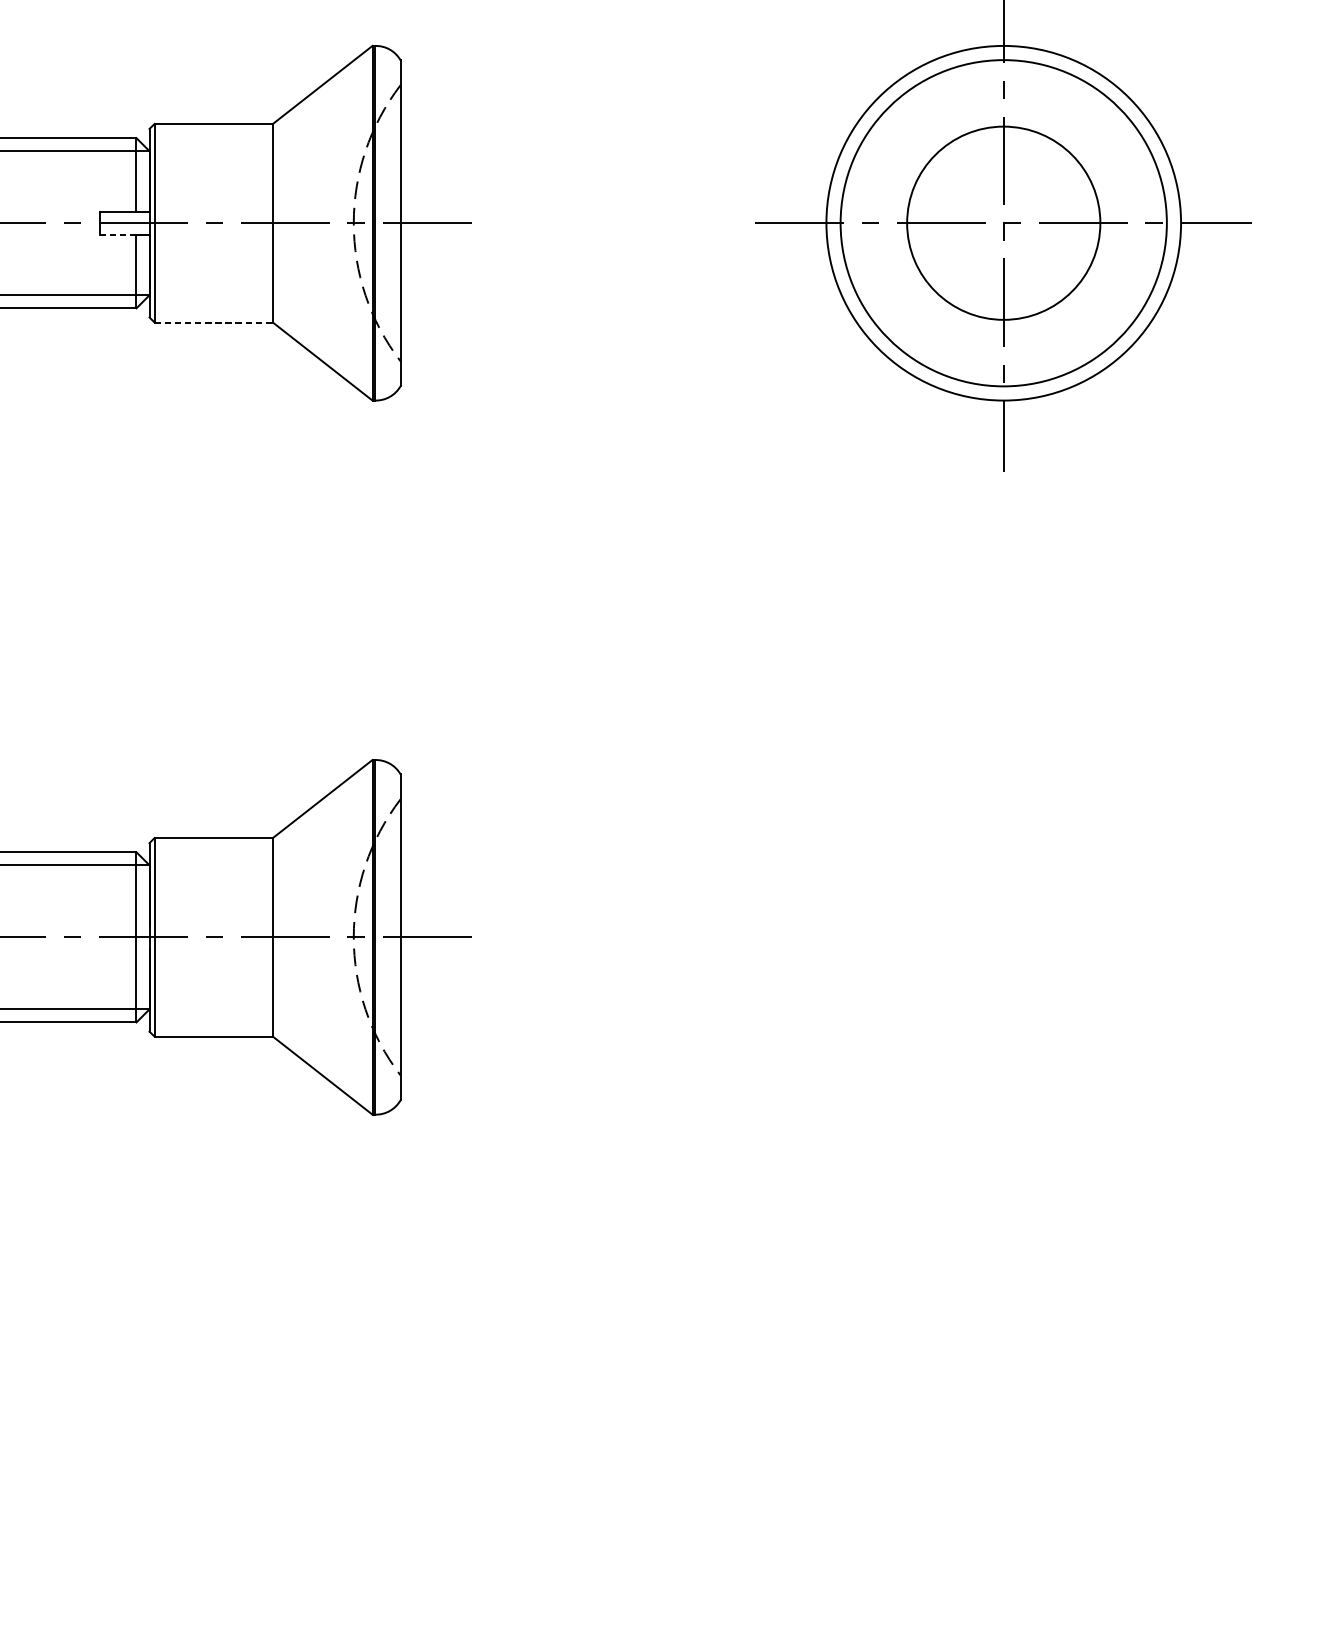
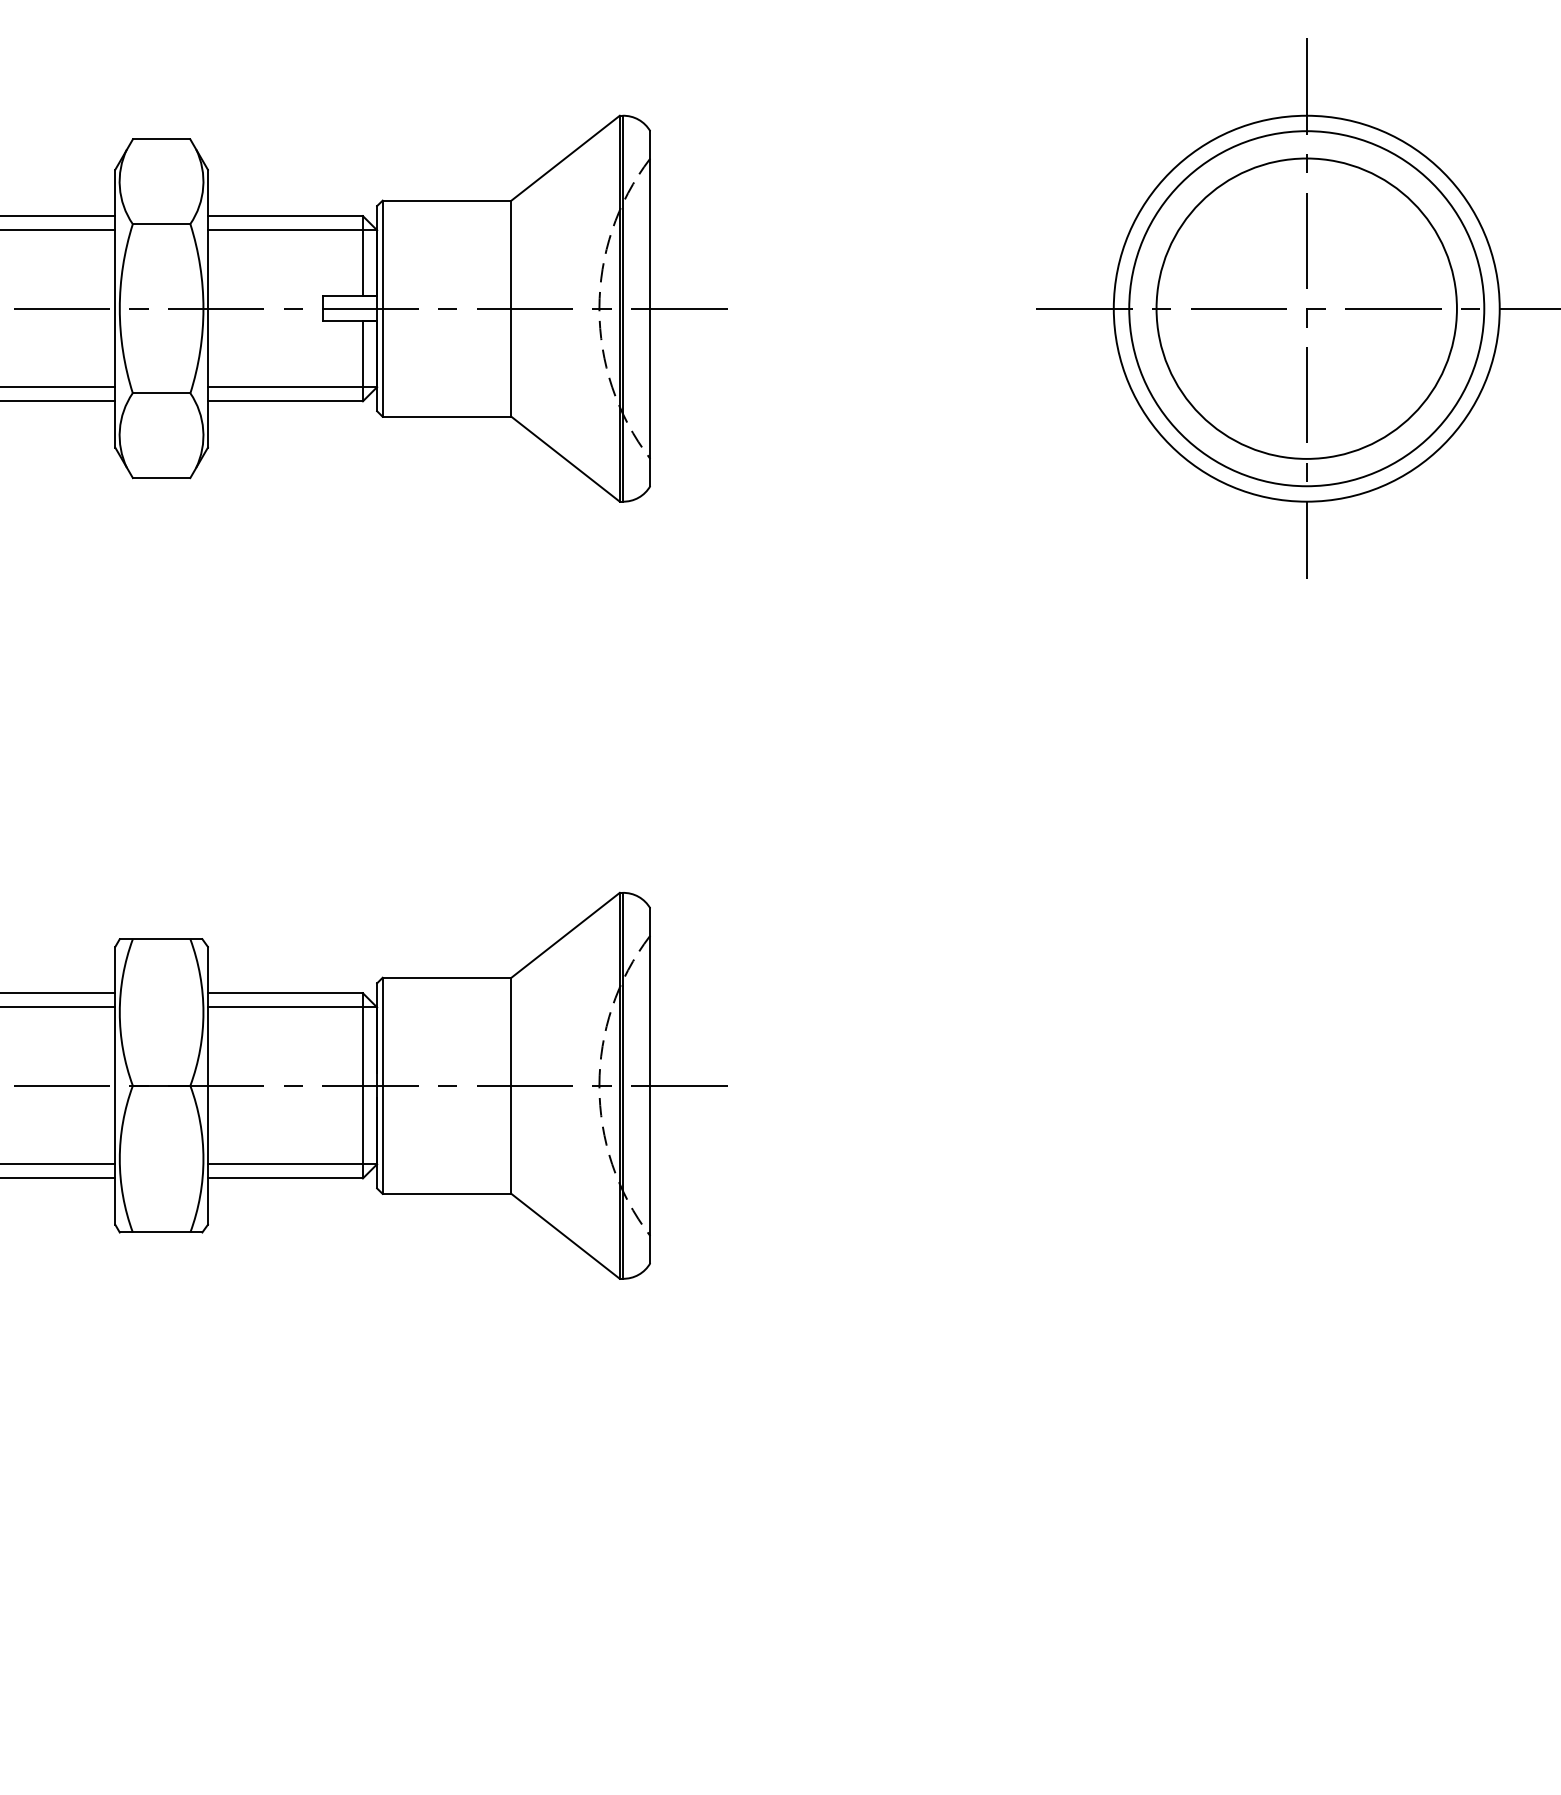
circle: (1003, 223) -> (1306, 308), size x1.43
line: (118, 234) -> (343, 321), dashed -> solid
line: (214, 322) -> (447, 416), dashed -> solid

